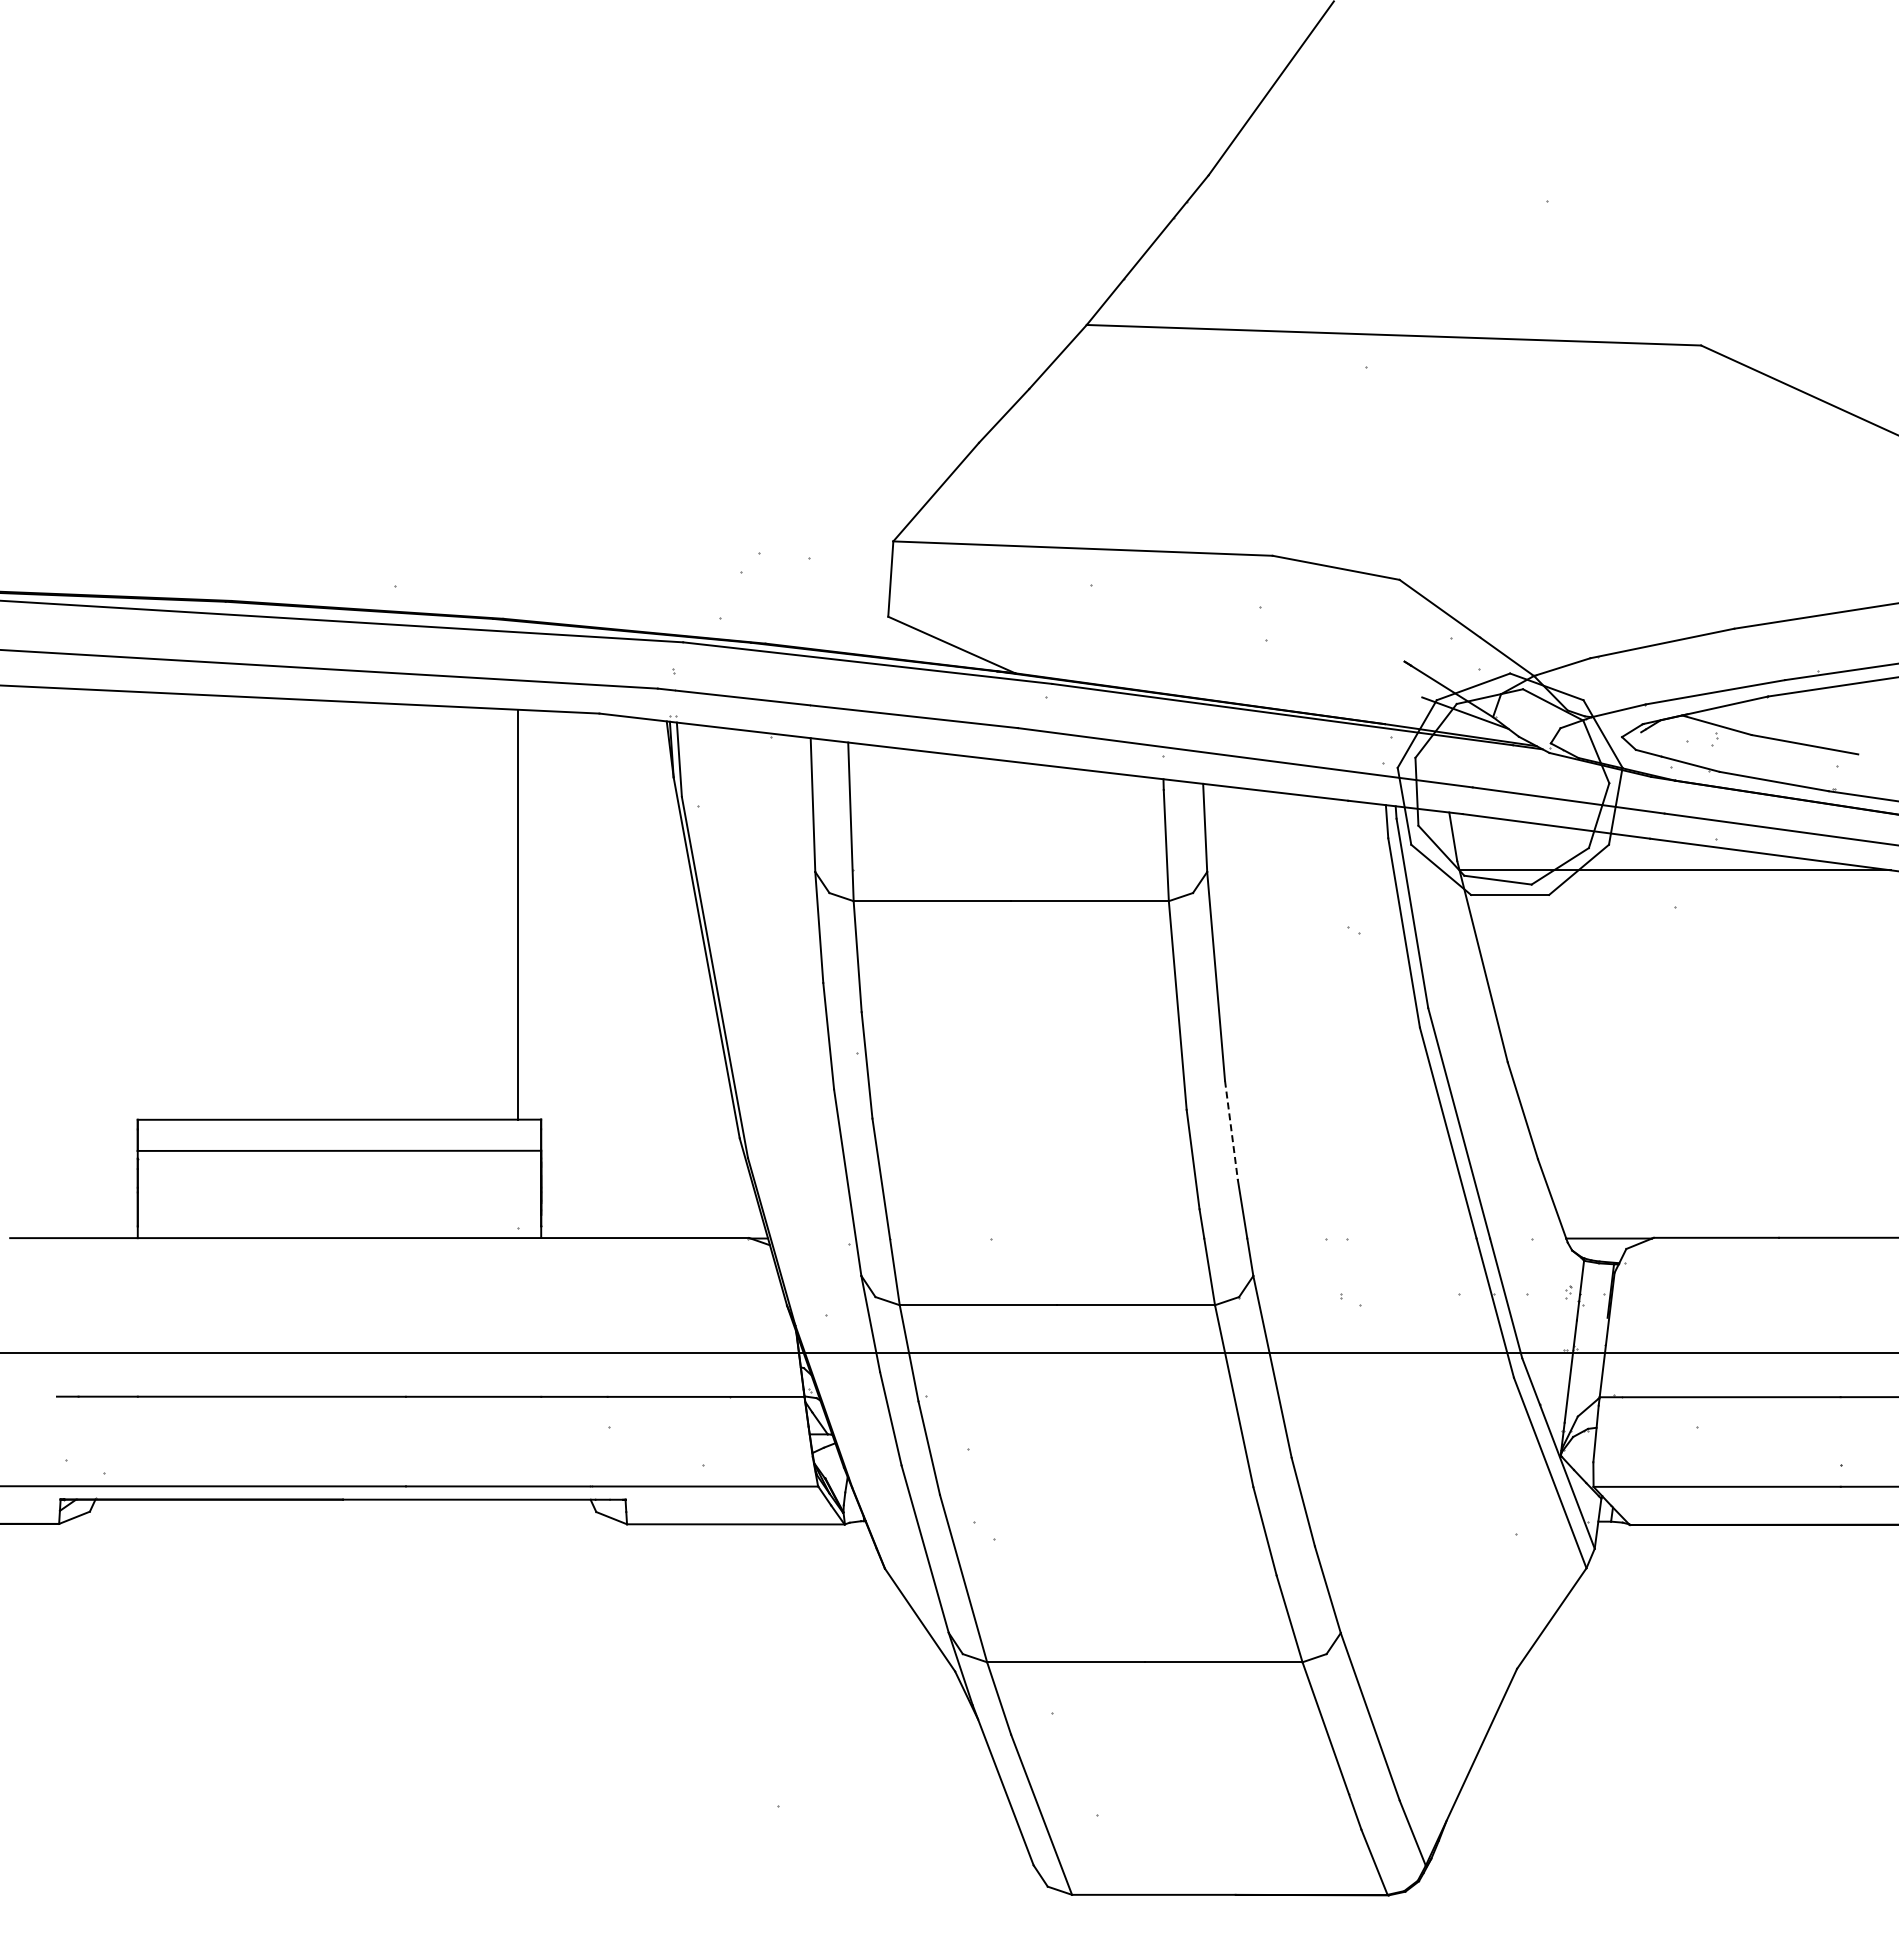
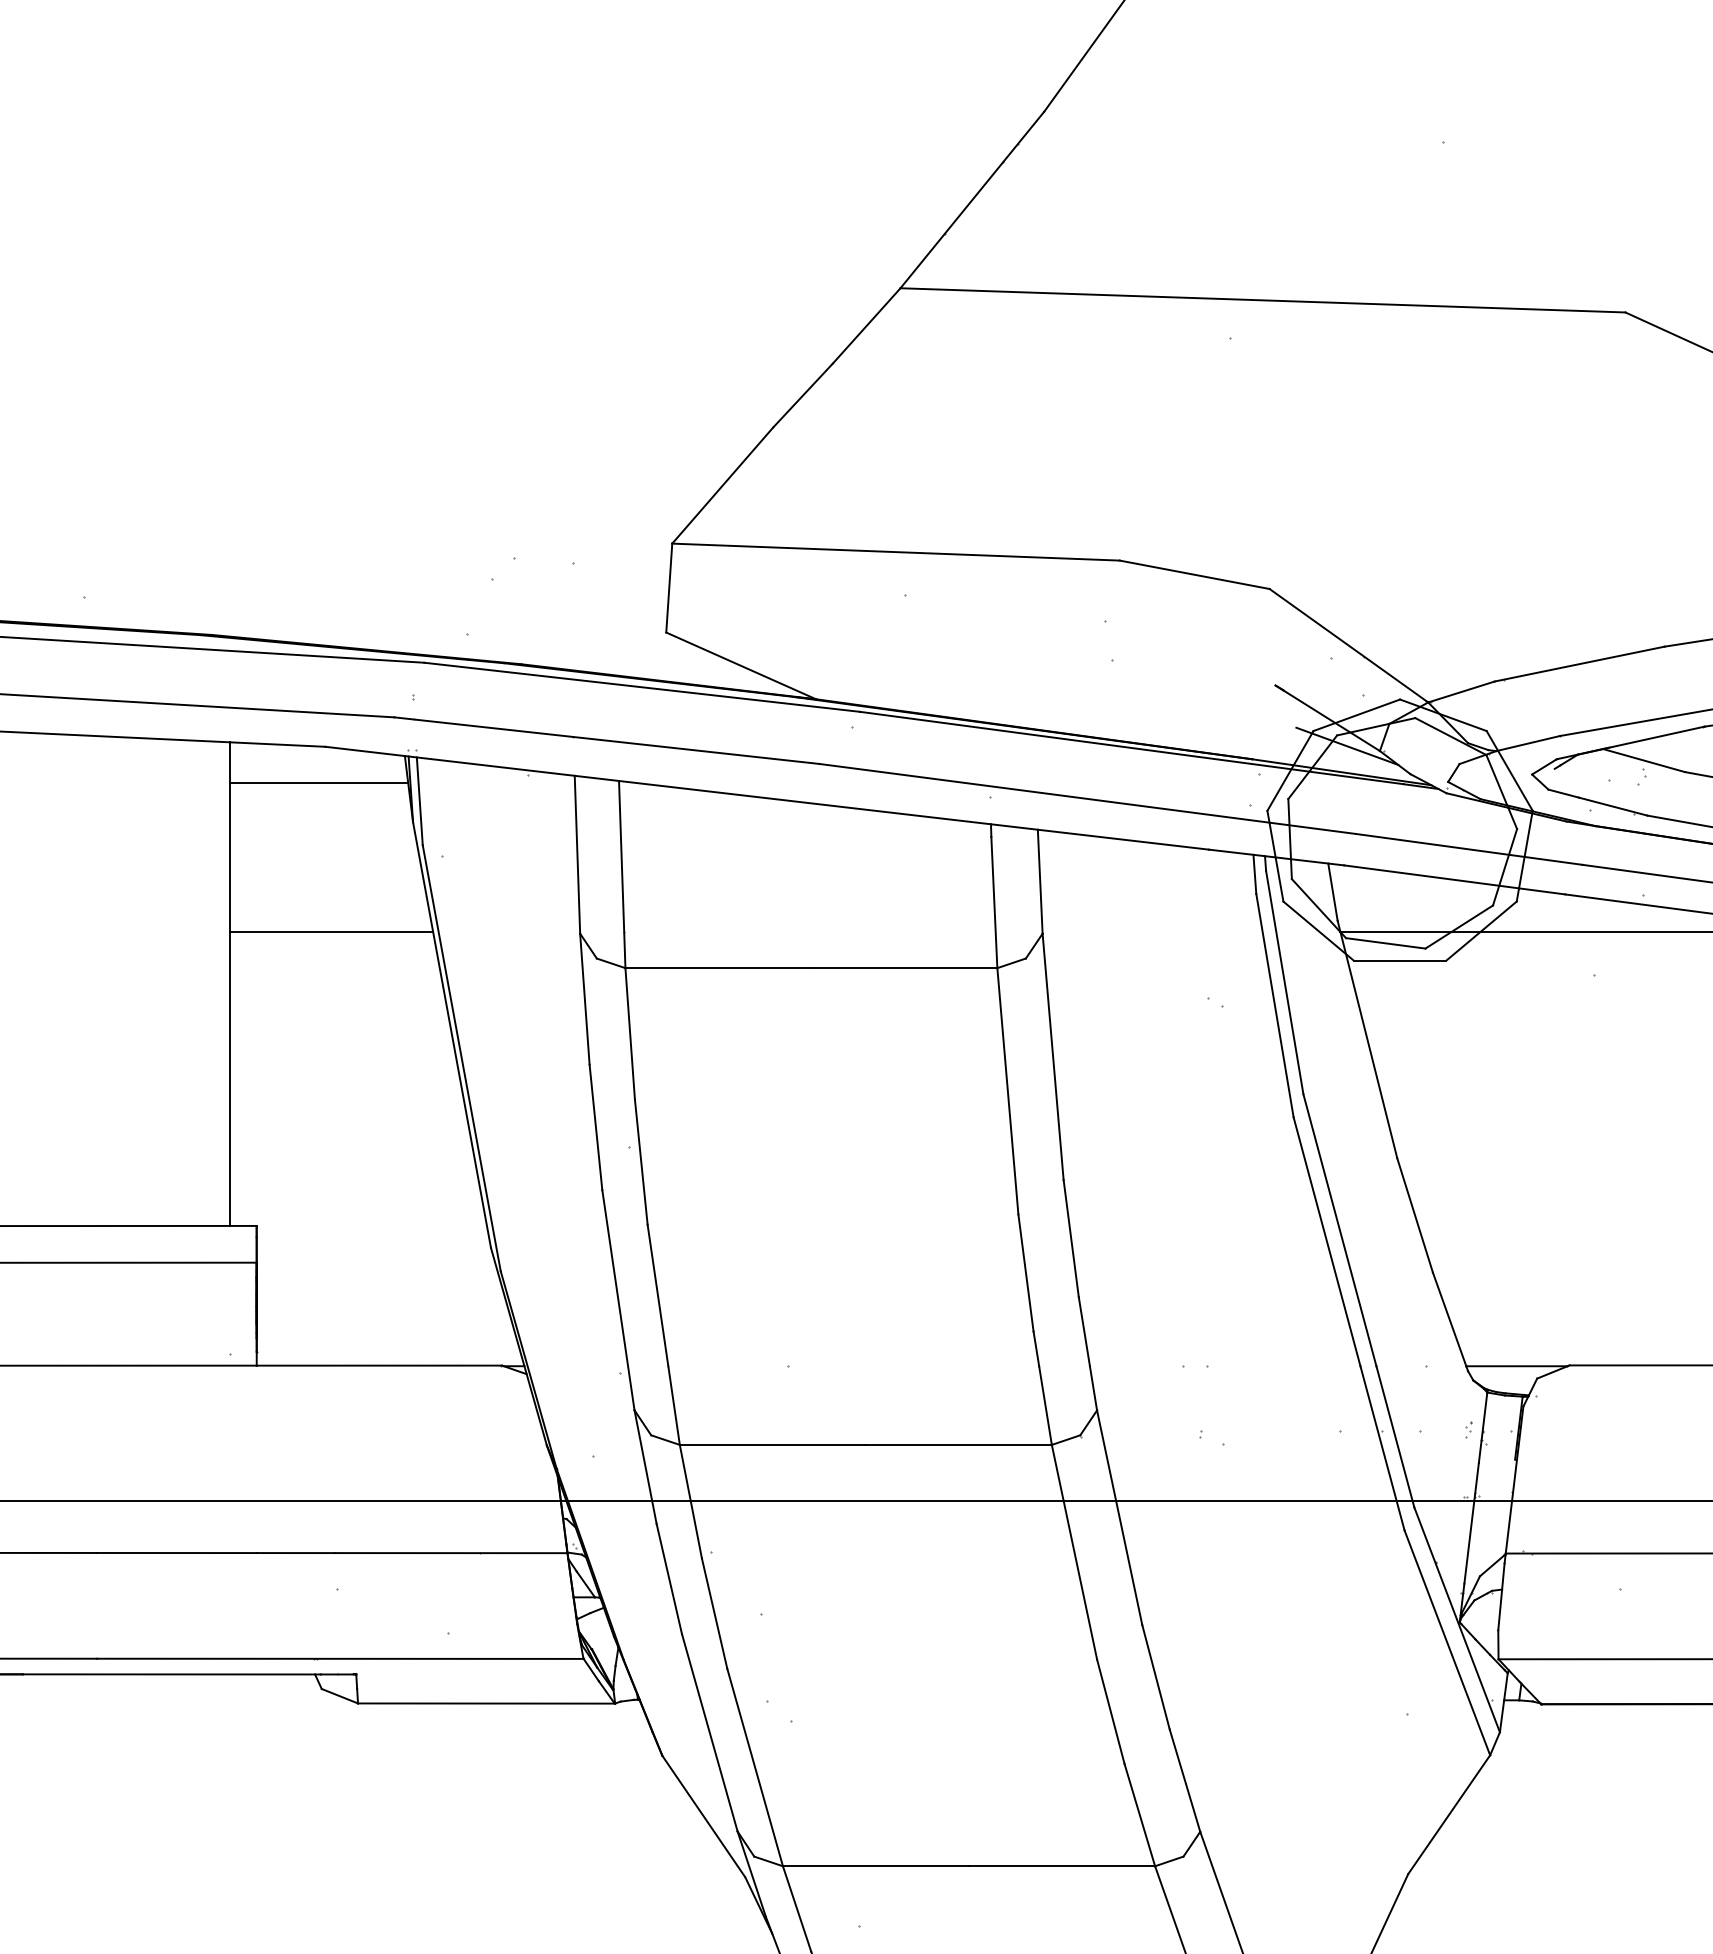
line: (593, 744) -> (318, 783), added
line: (604, 870) -> (331, 931), added
line: (1231, 1130) -> (1071, 1238), dashed -> solid

